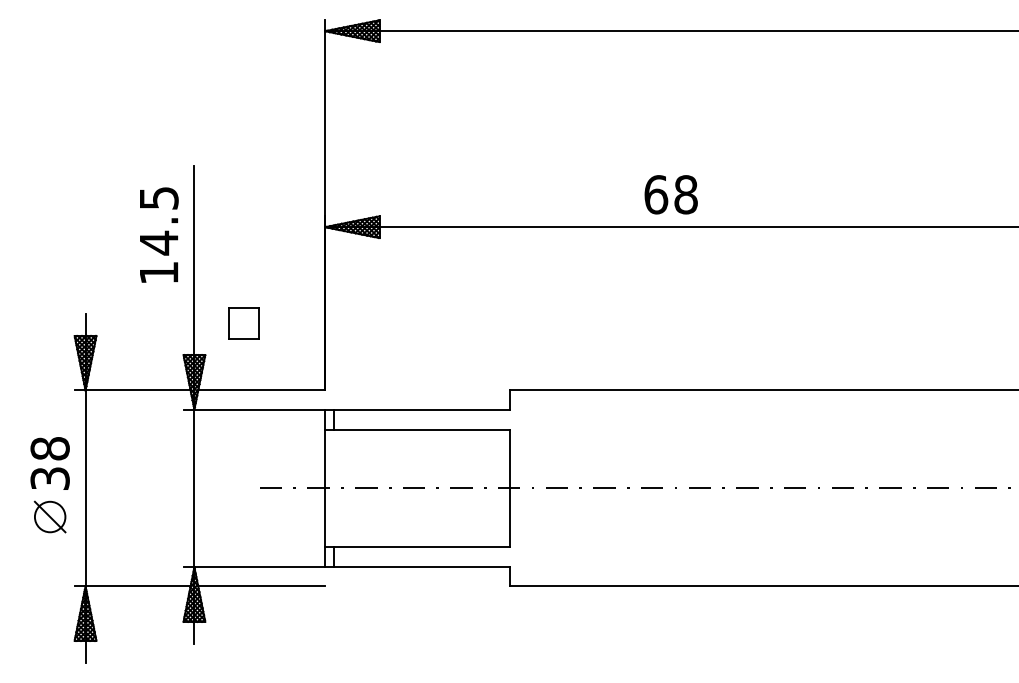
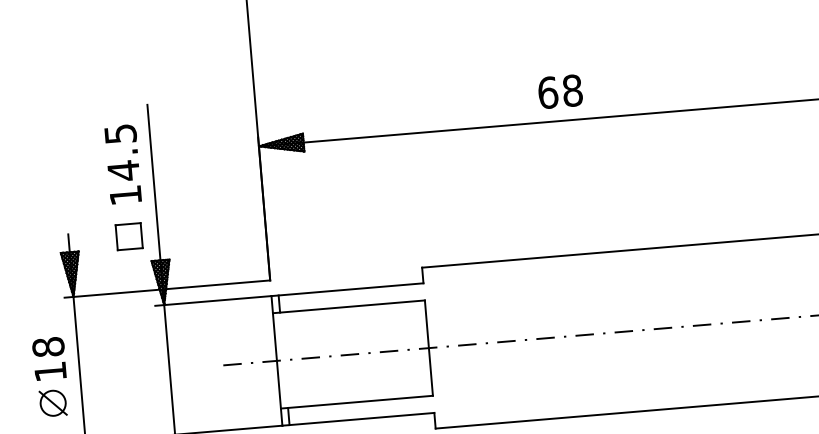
text: (670, 194) -> (559, 91), moved
part: (243, 323) -> (128, 236), moved
text: (49, 478) -> (49, 371), 38 -> 18

